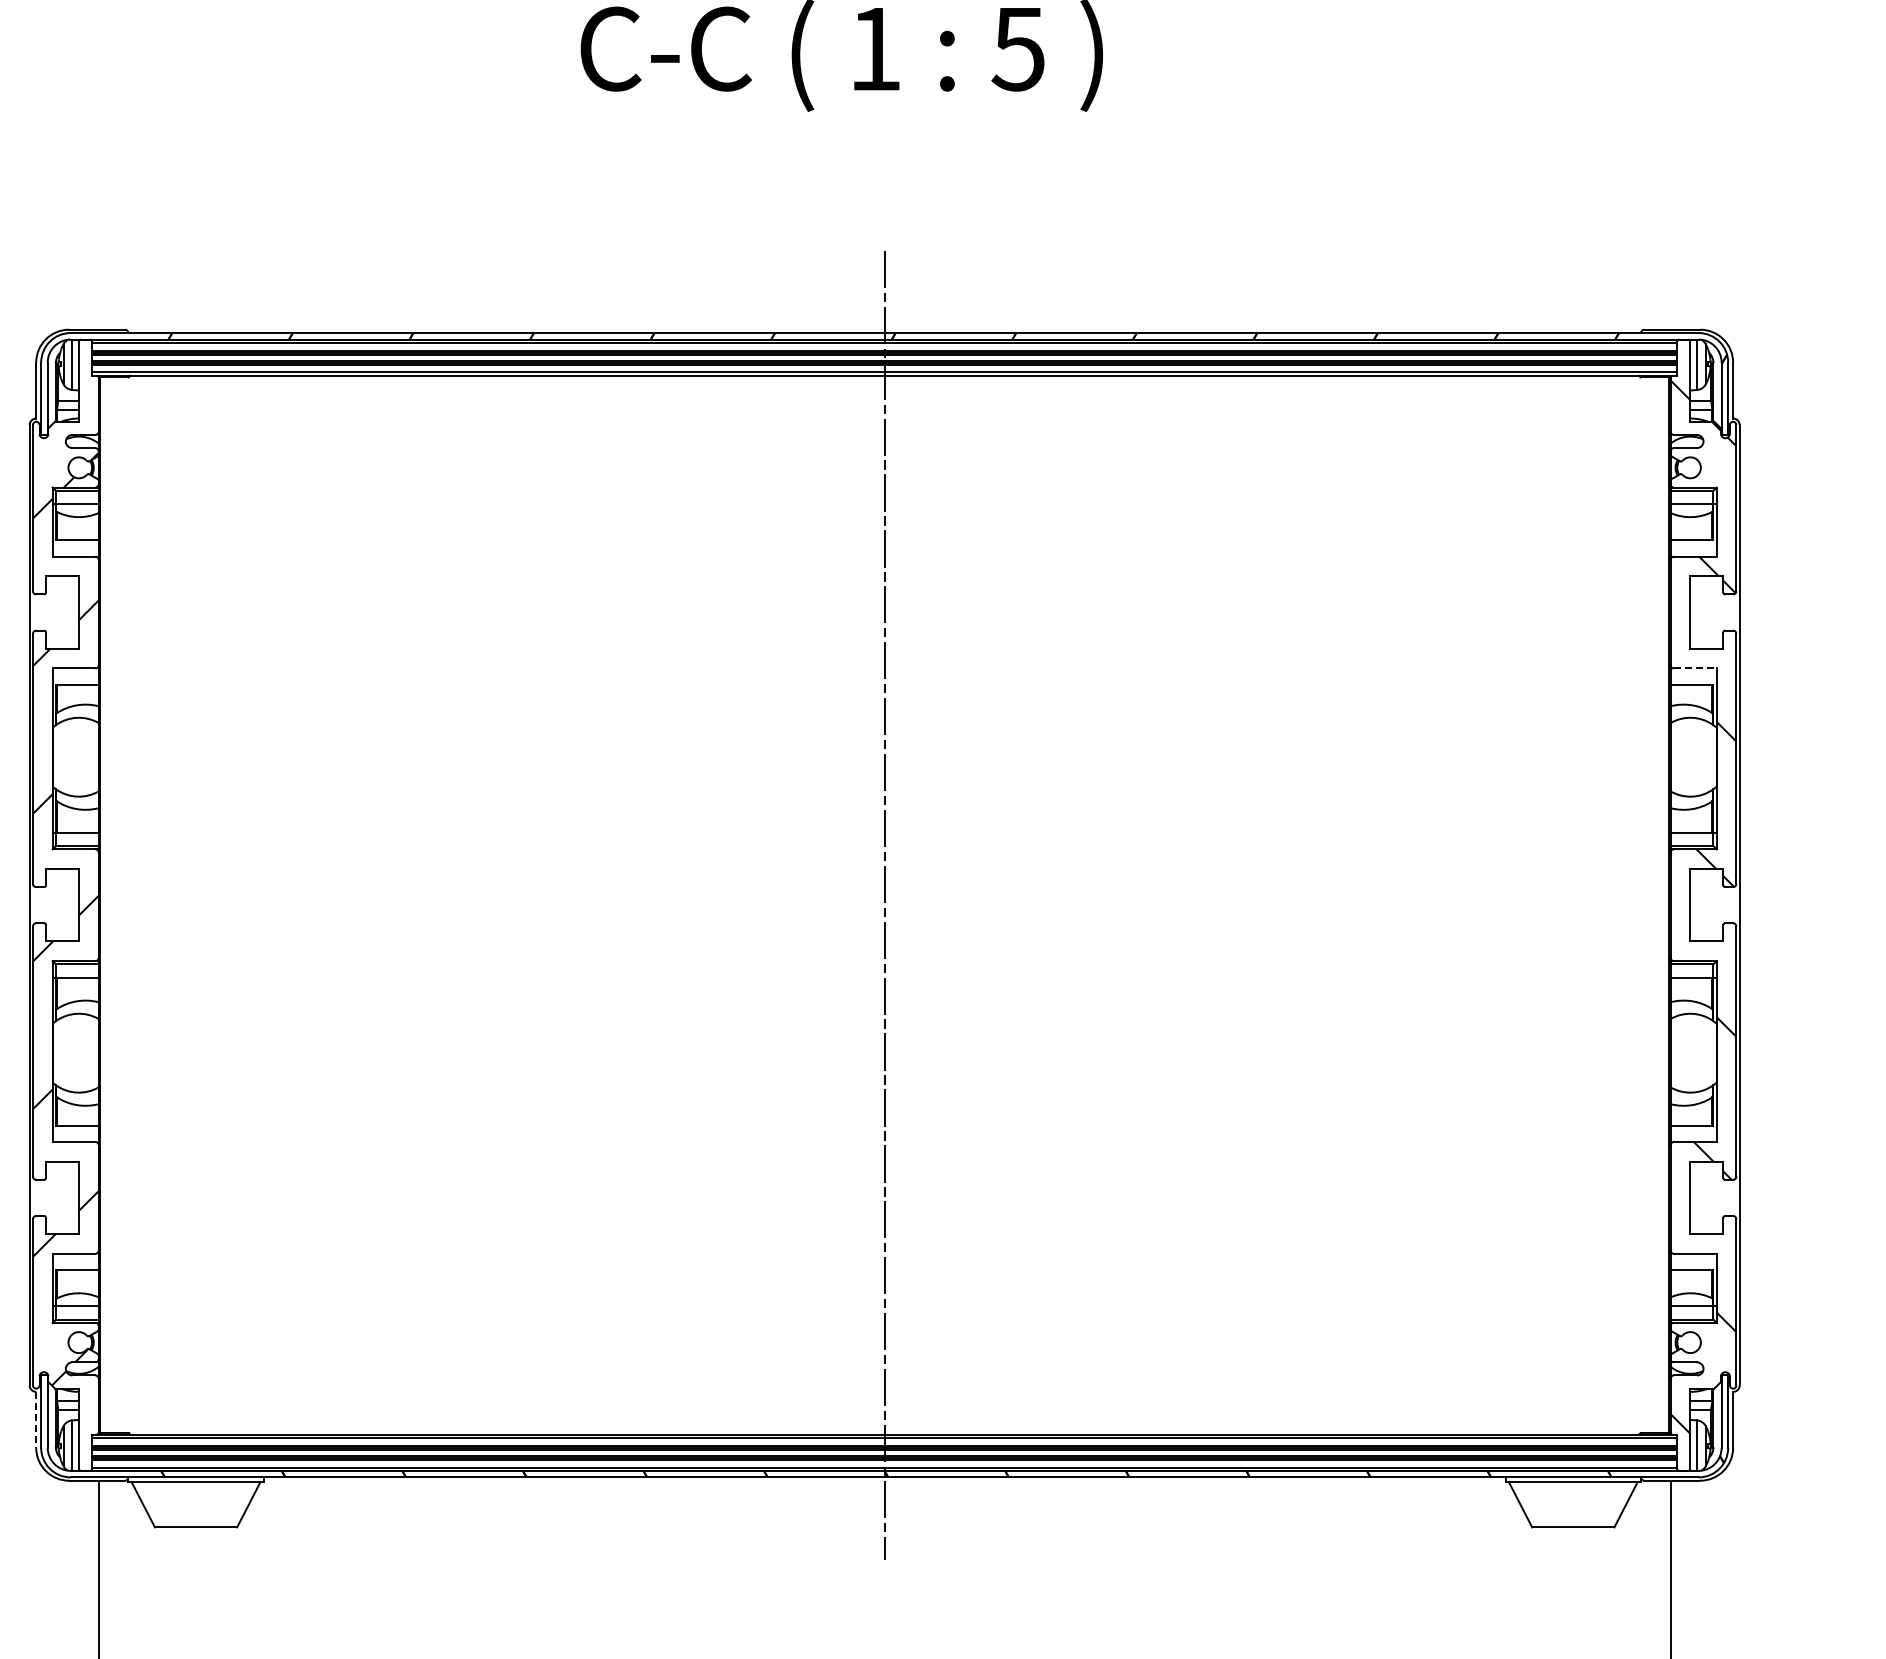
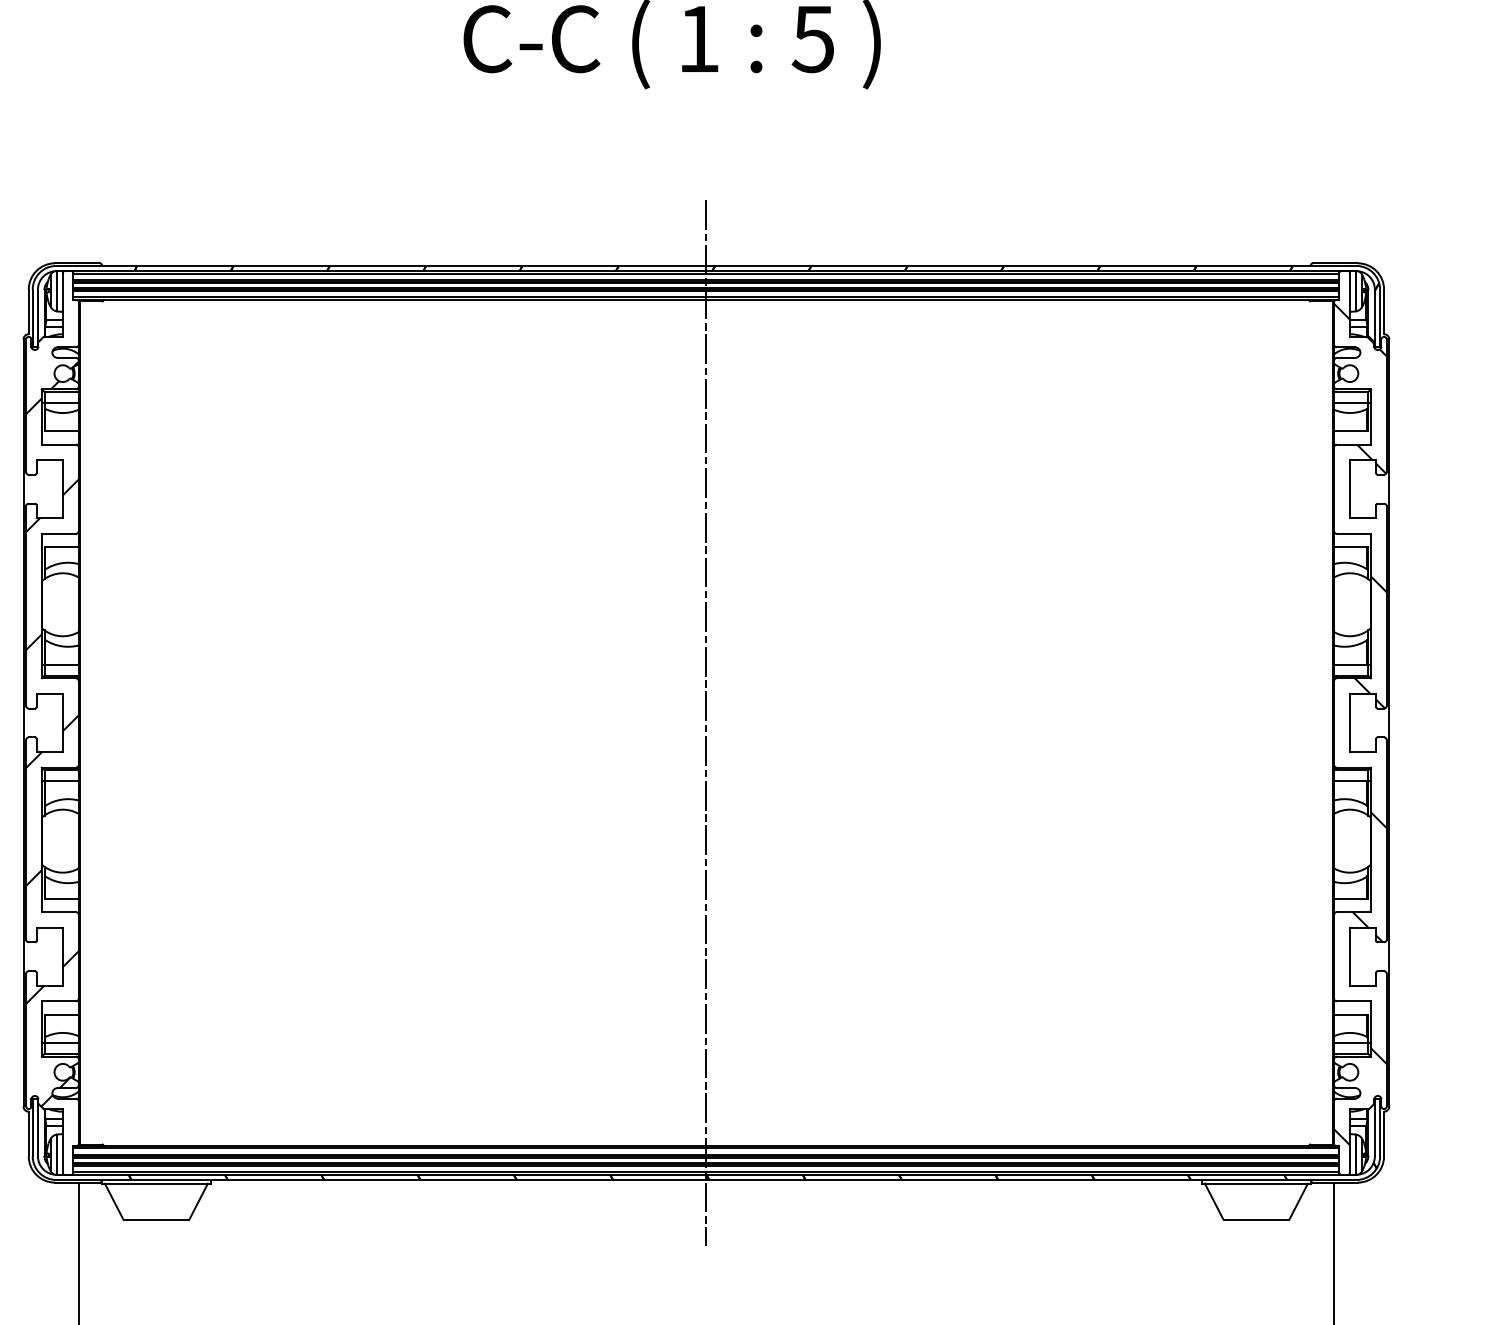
line: (1695, 668) -> (1354, 533), dashed -> solid
line: (36, 1419) -> (28, 1133), dashed -> solid

